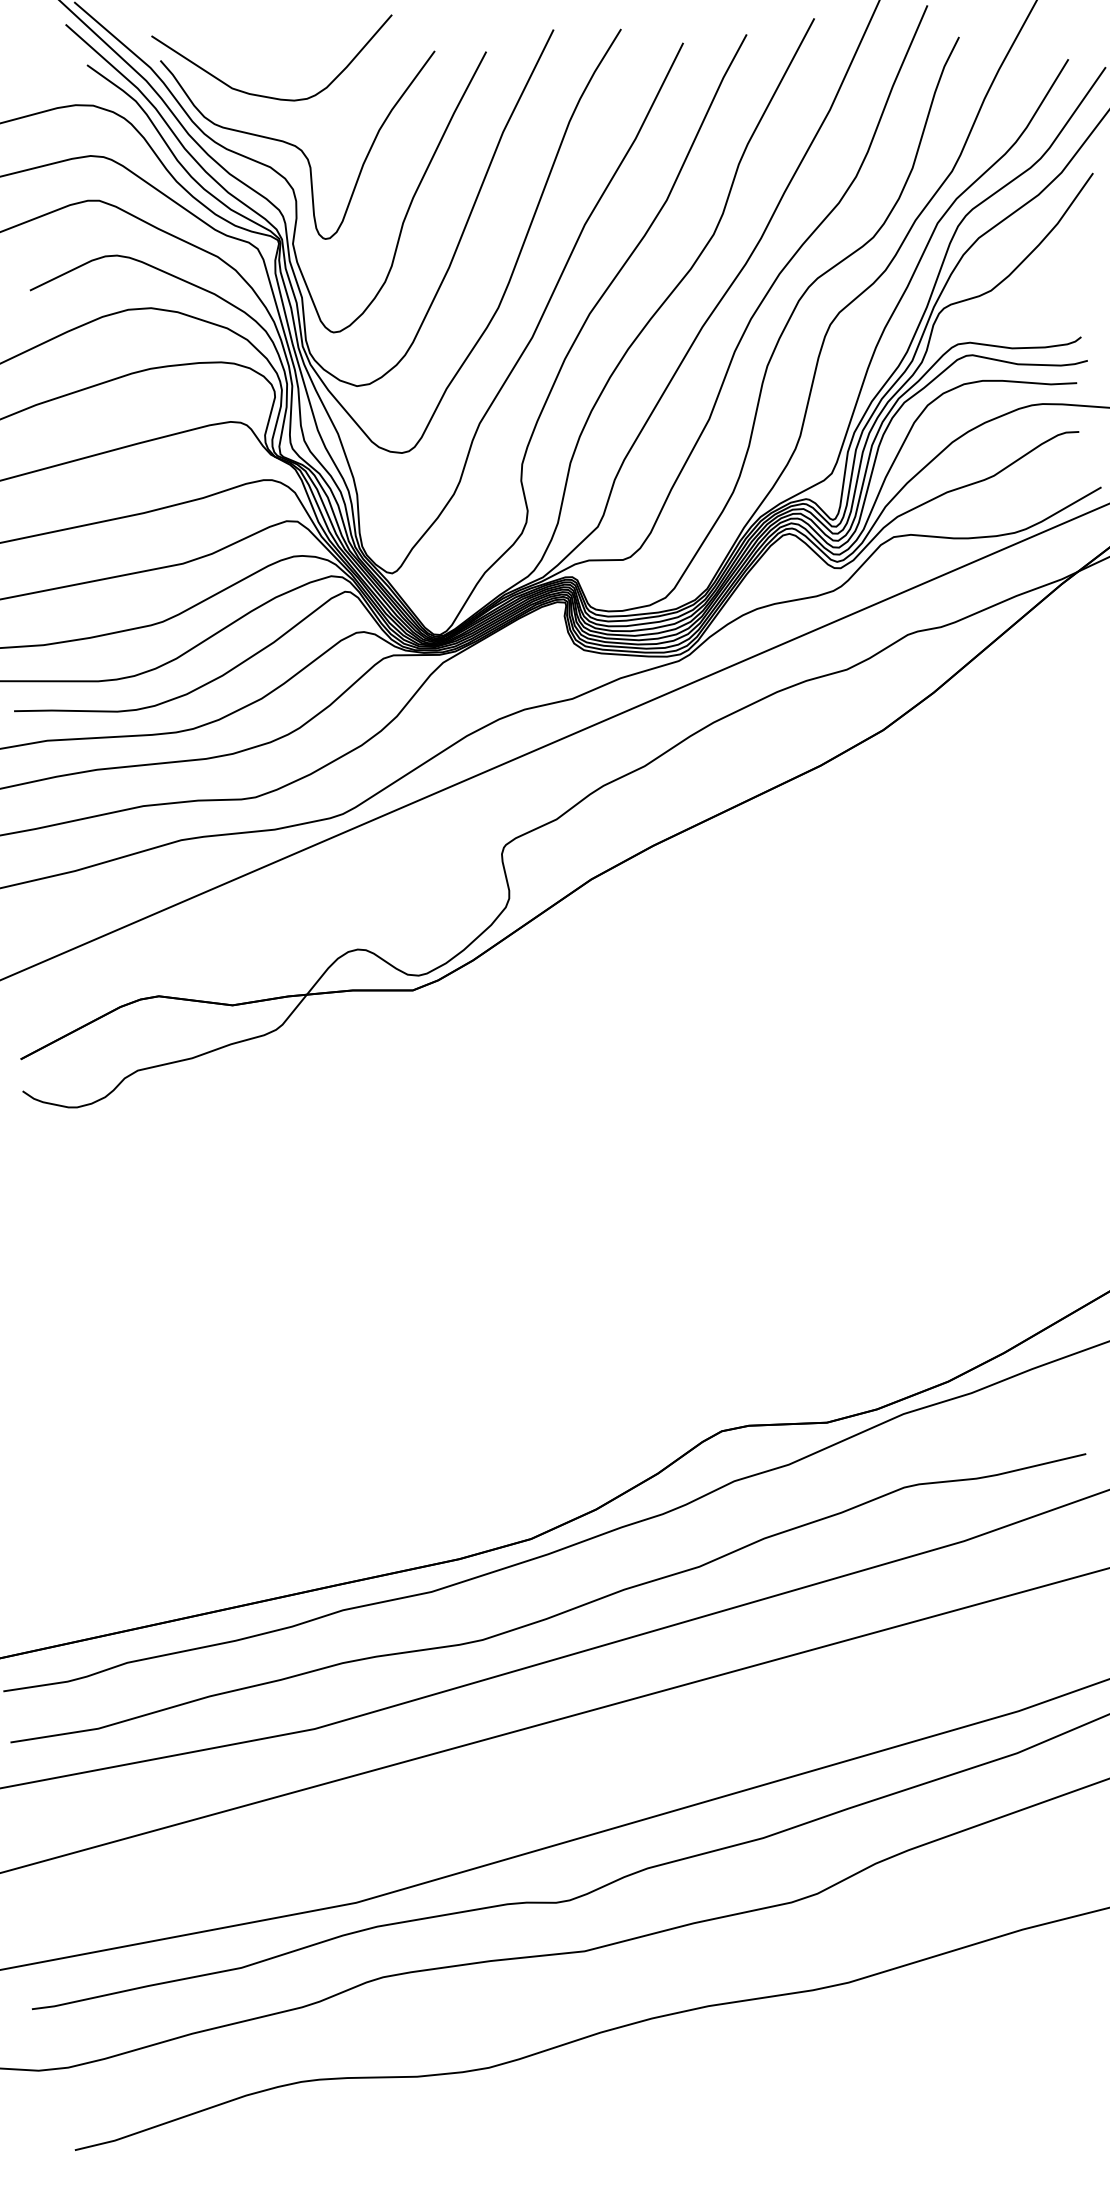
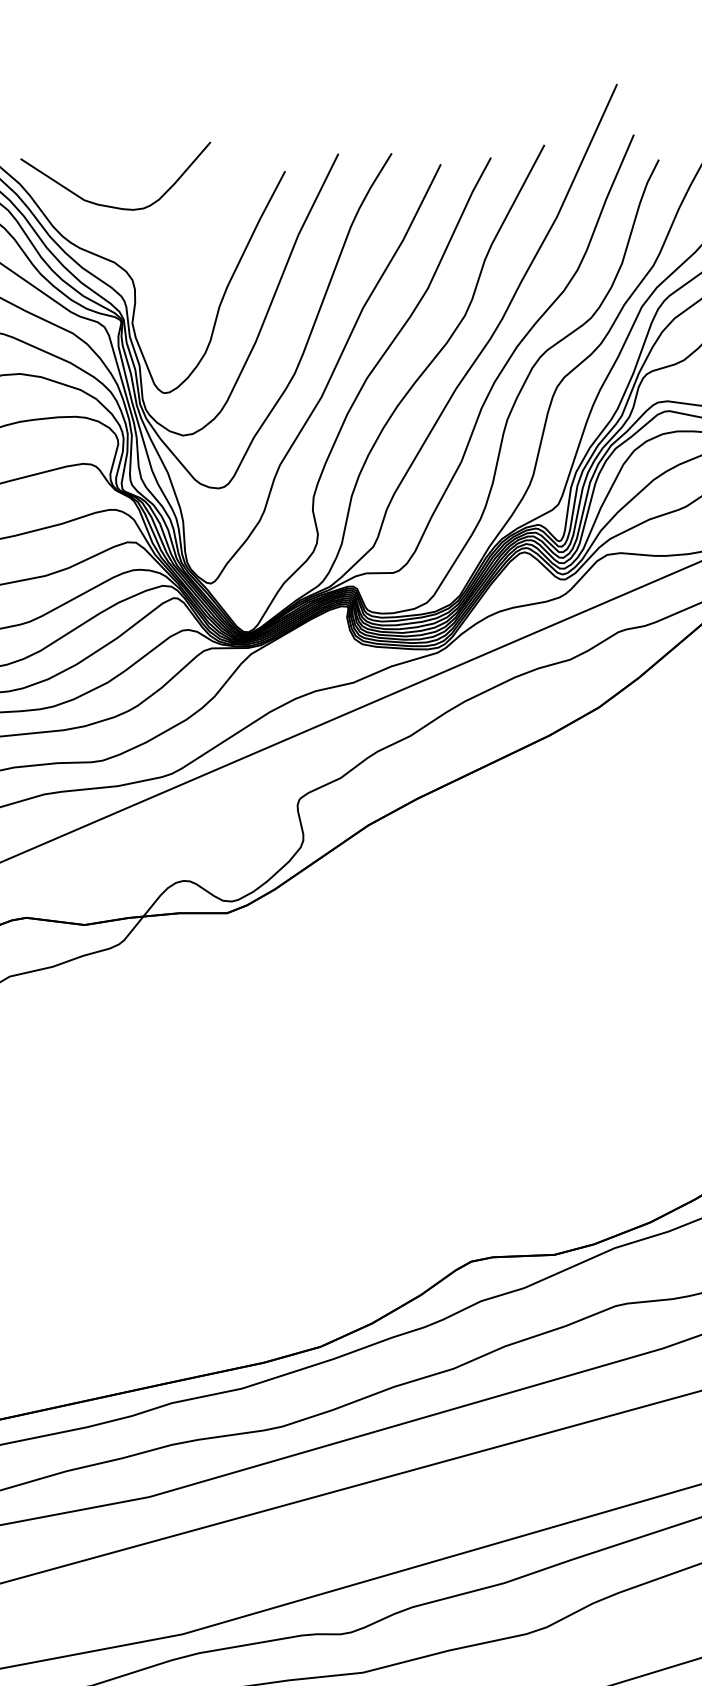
curve: (296, 145) -> (135, 245), removed

